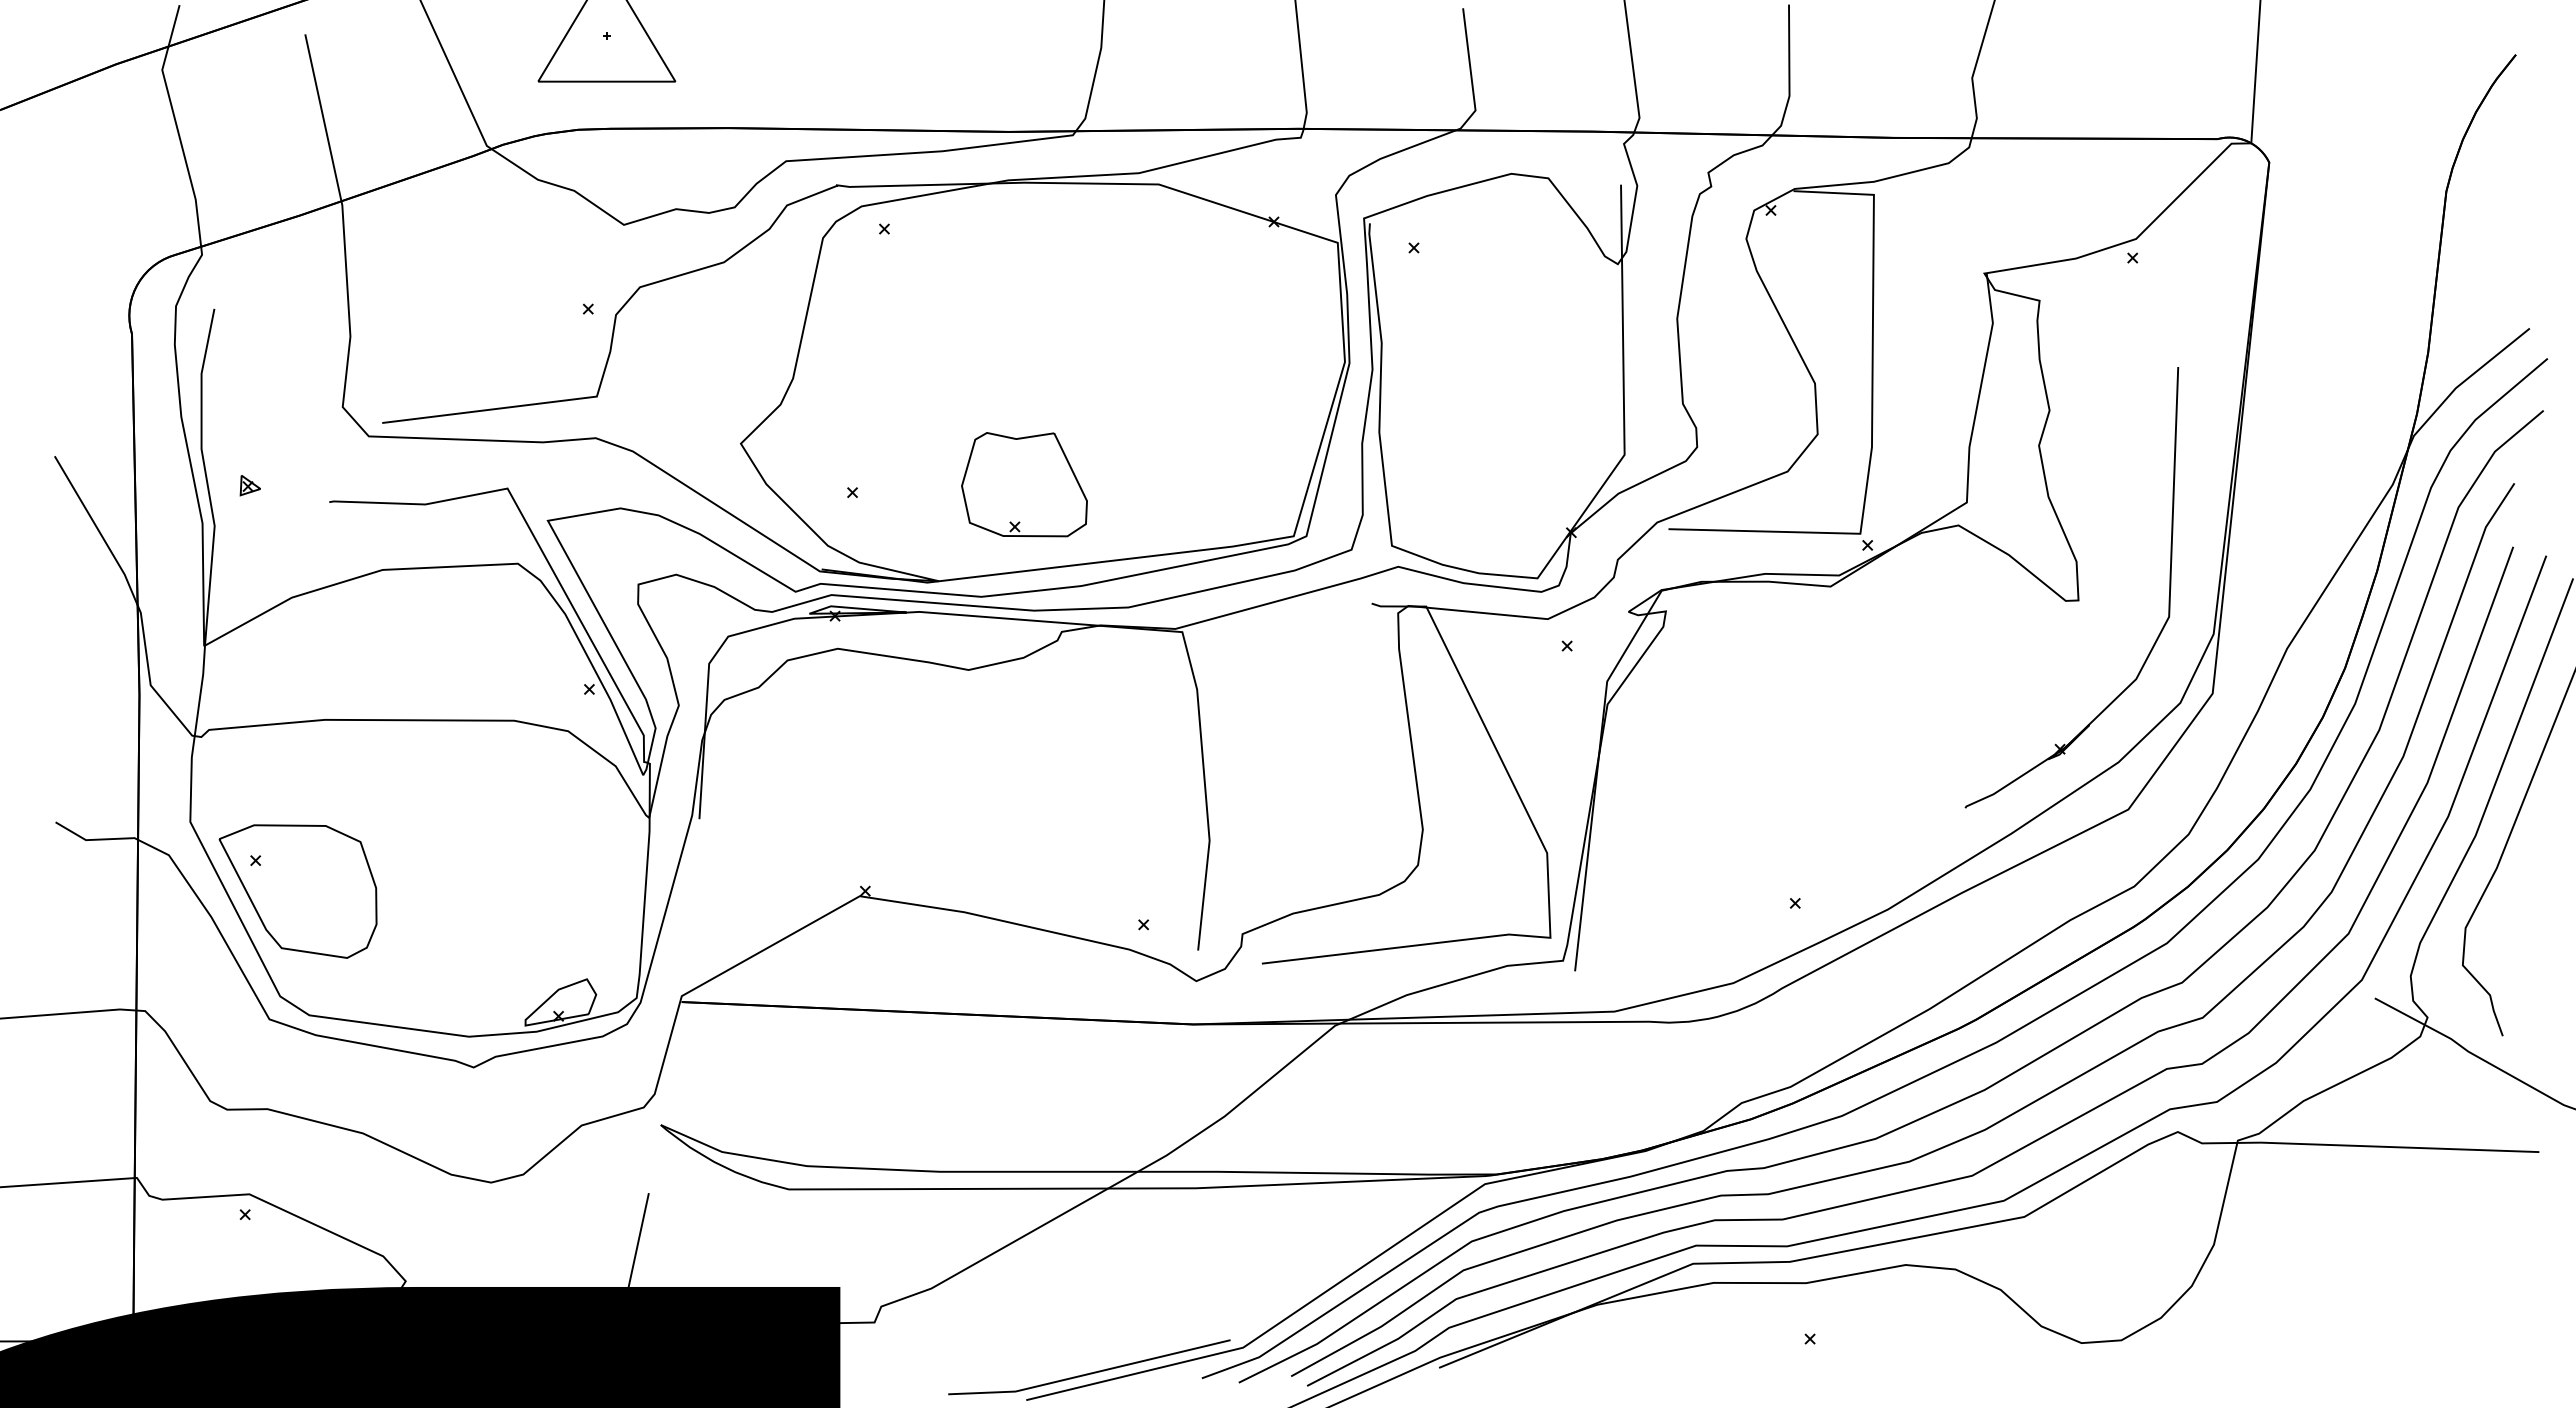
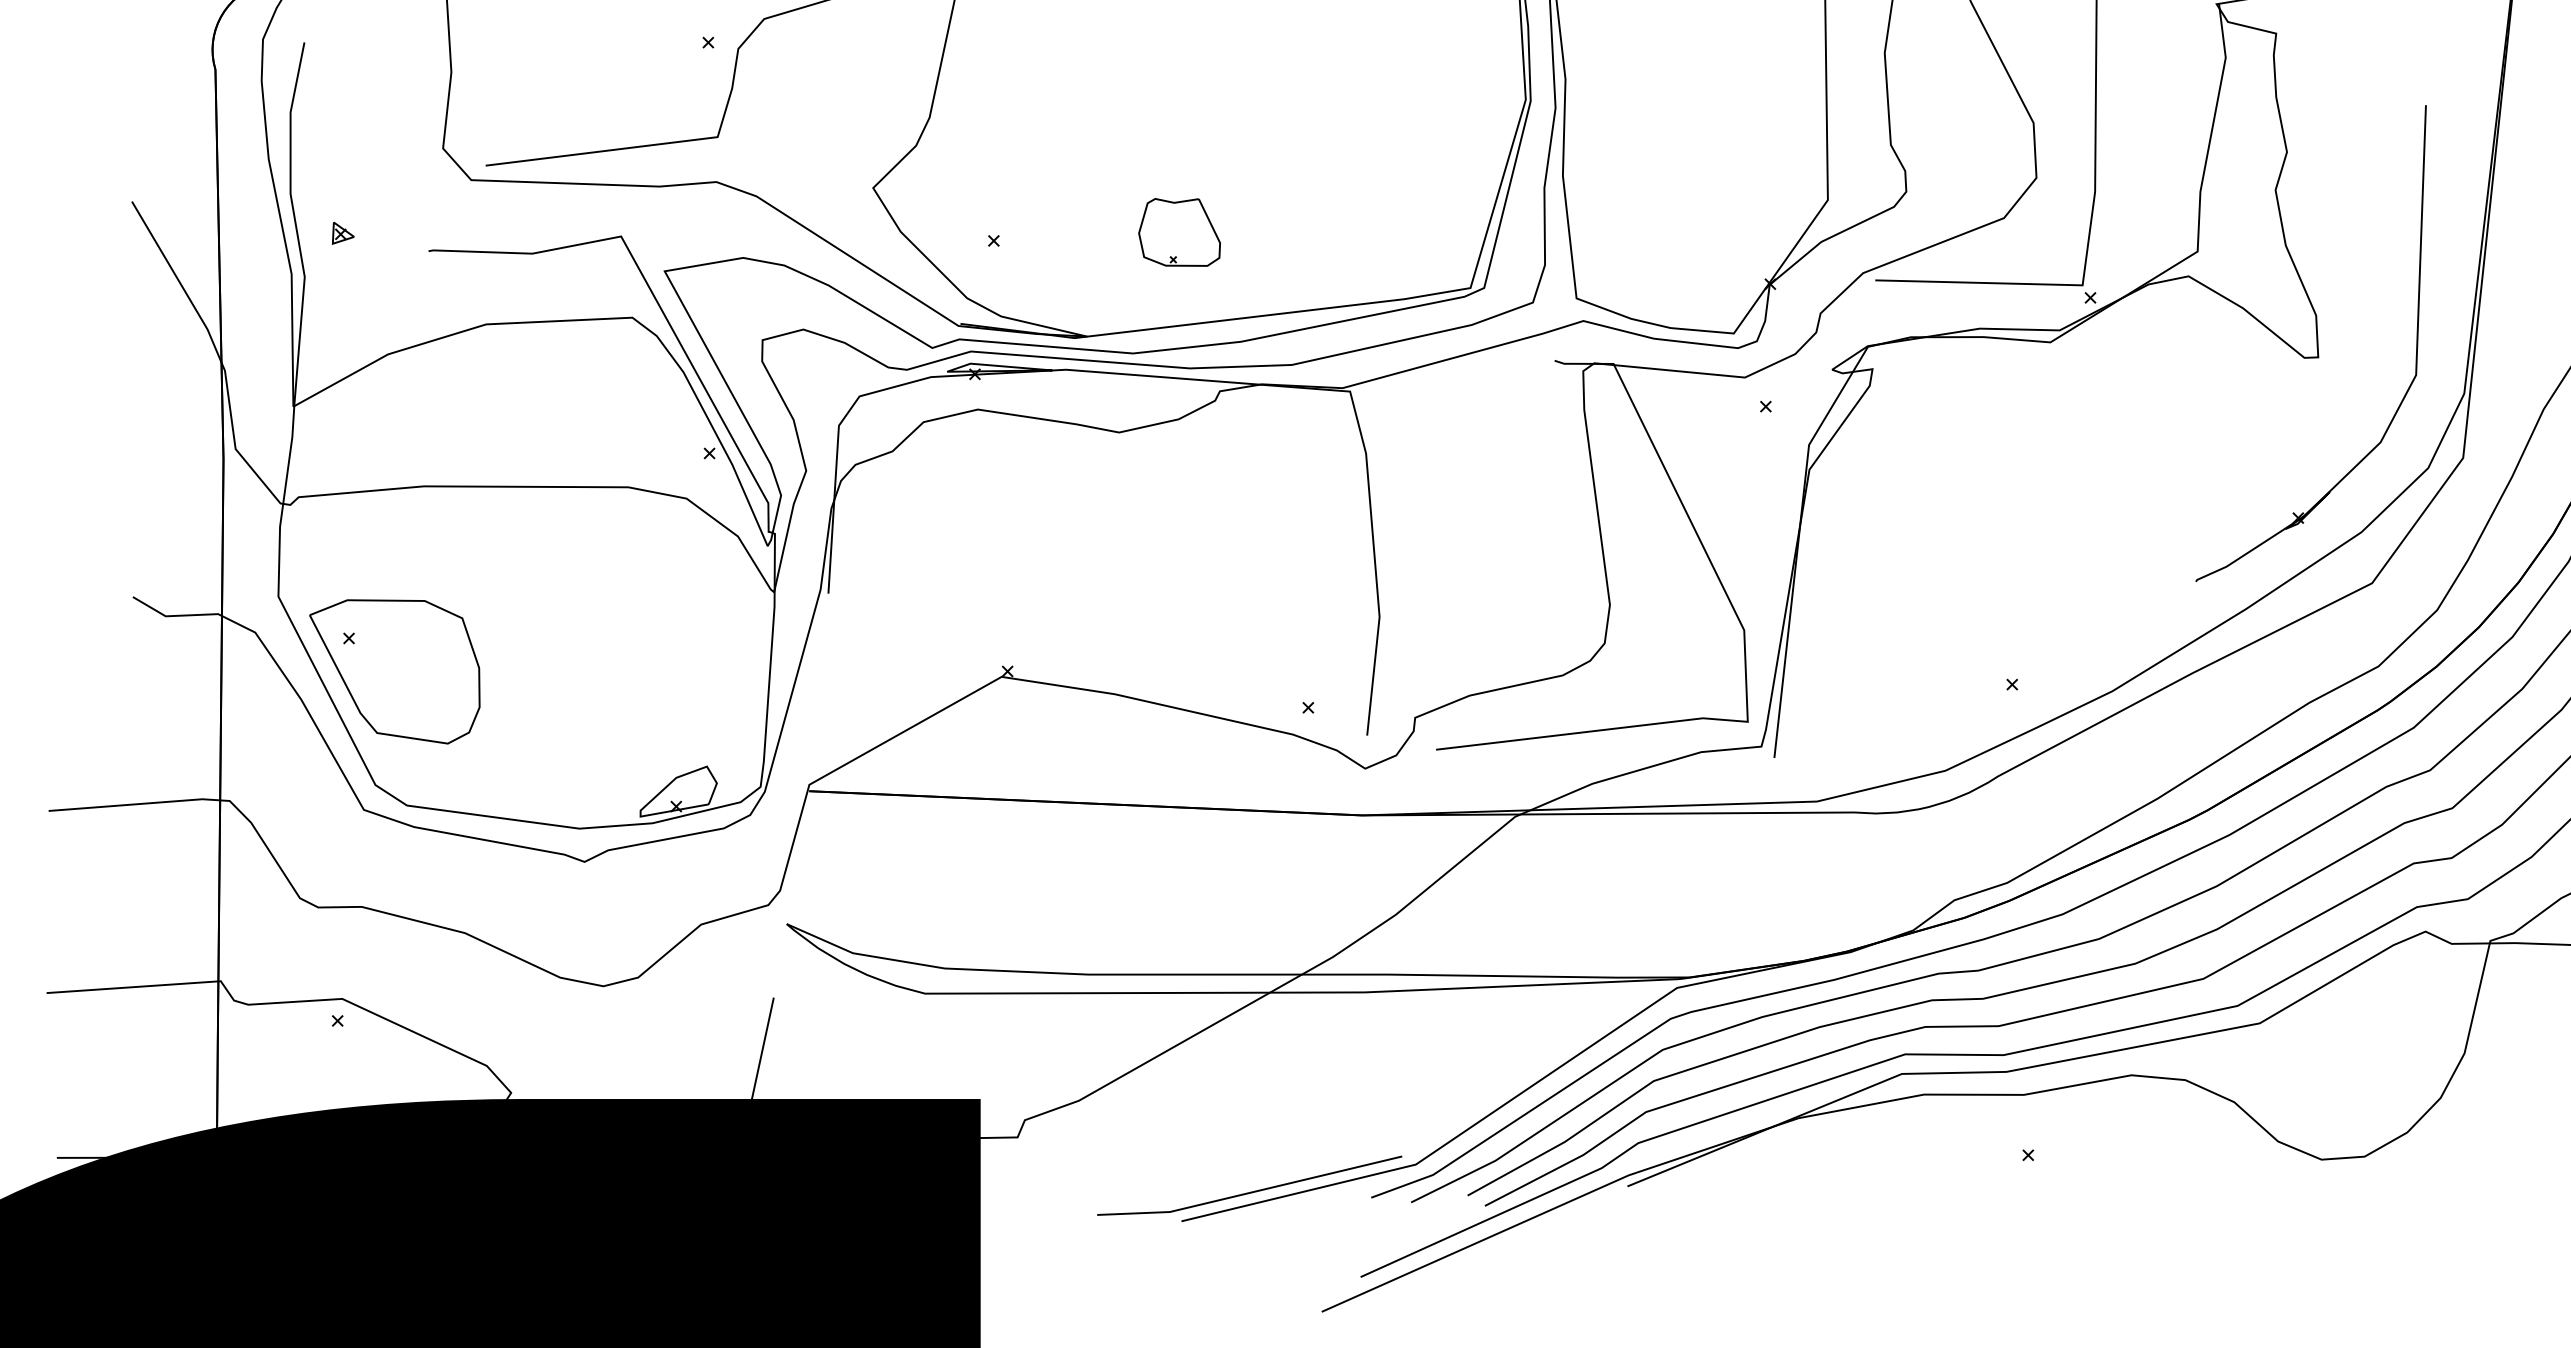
part: (1024, 484) -> (1179, 232), size x0.6

